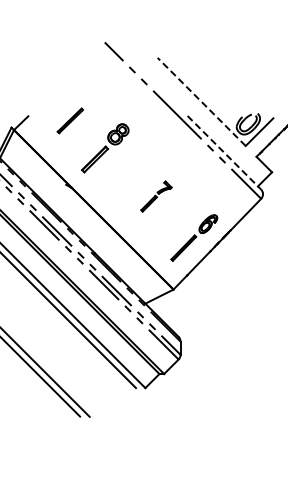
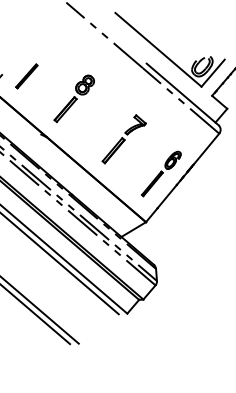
line: (201, 101) -> (158, 49), dashed -> solid
line: (69, 120) -> (26, 76), moved
line: (224, 152) -> (182, 94), dashed -> solid
part: (156, 196) -> (124, 138), size x1.67

